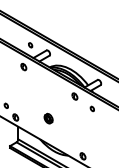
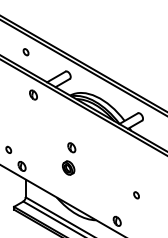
part: (30, 45) -> (25, 52), moved
part: (74, 96) -> (71, 147), moved
part: (92, 109) -> (136, 195), moved

